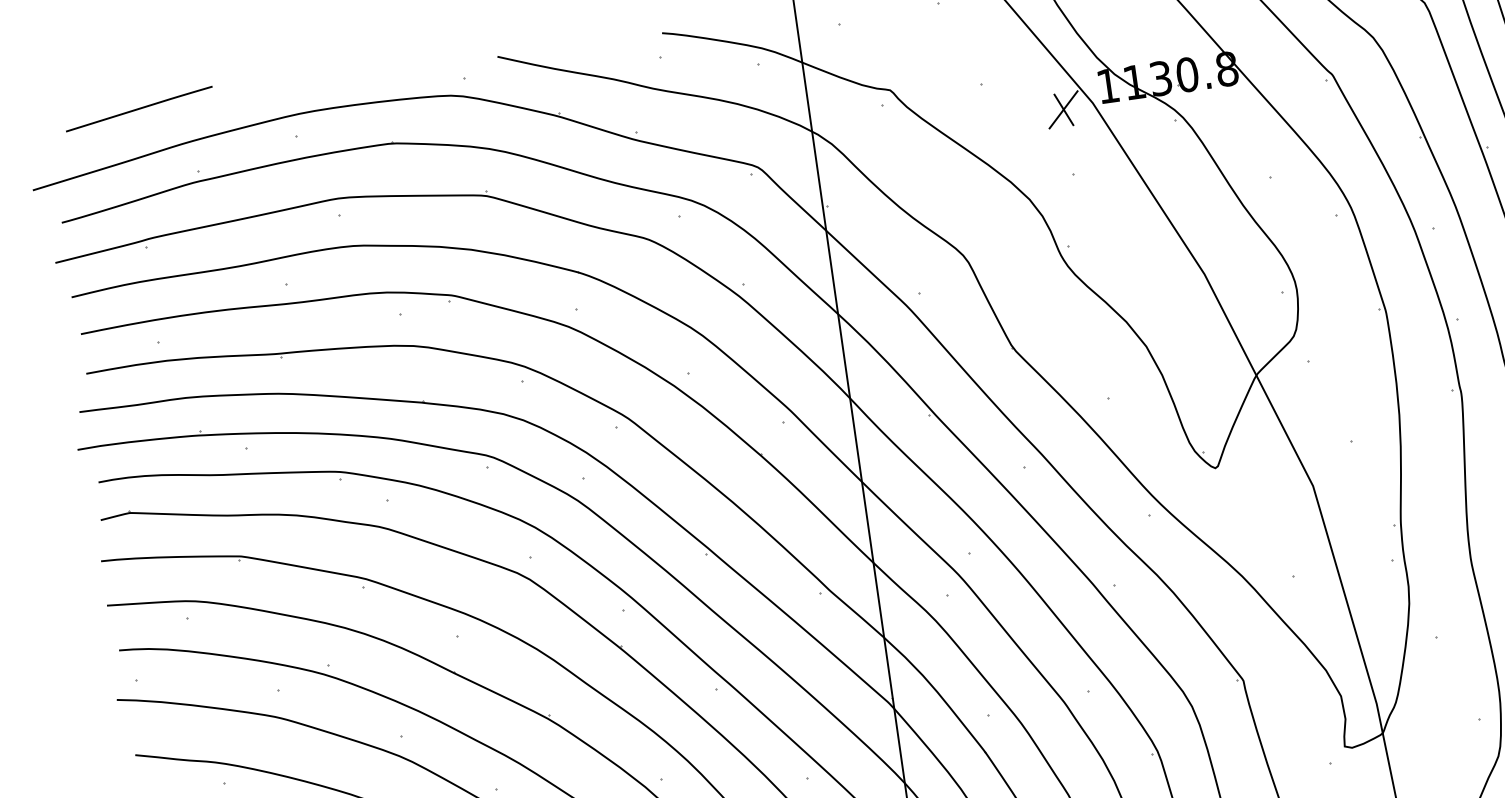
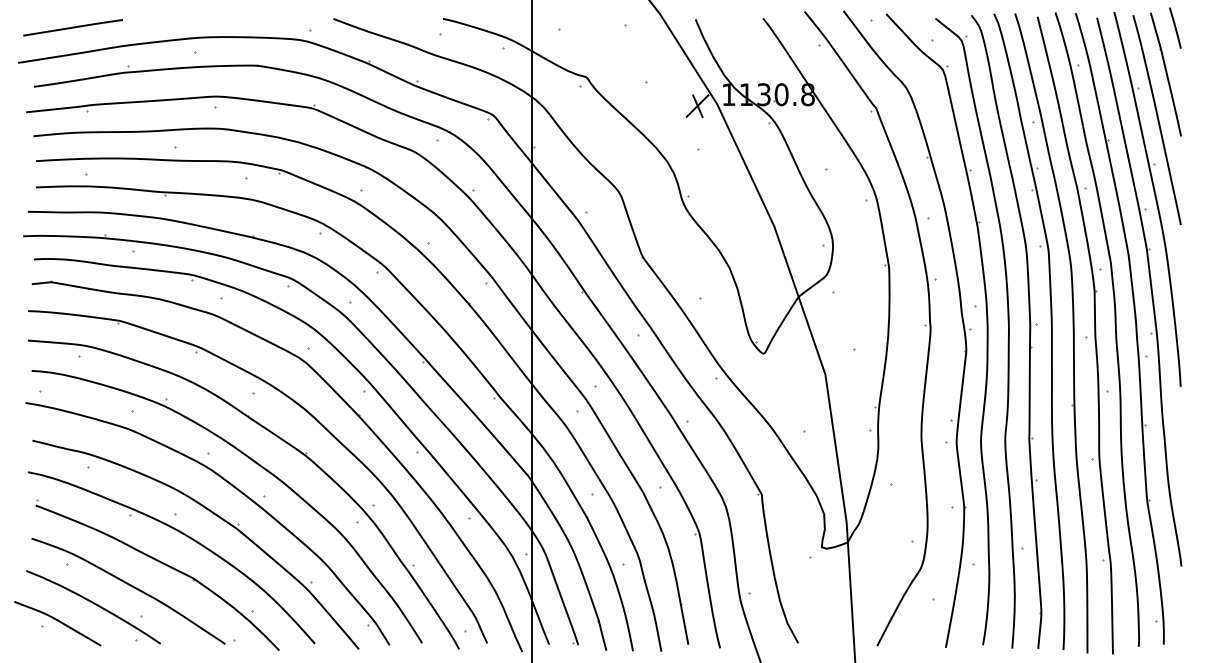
line: (138, 108) -> (72, 27), moved

